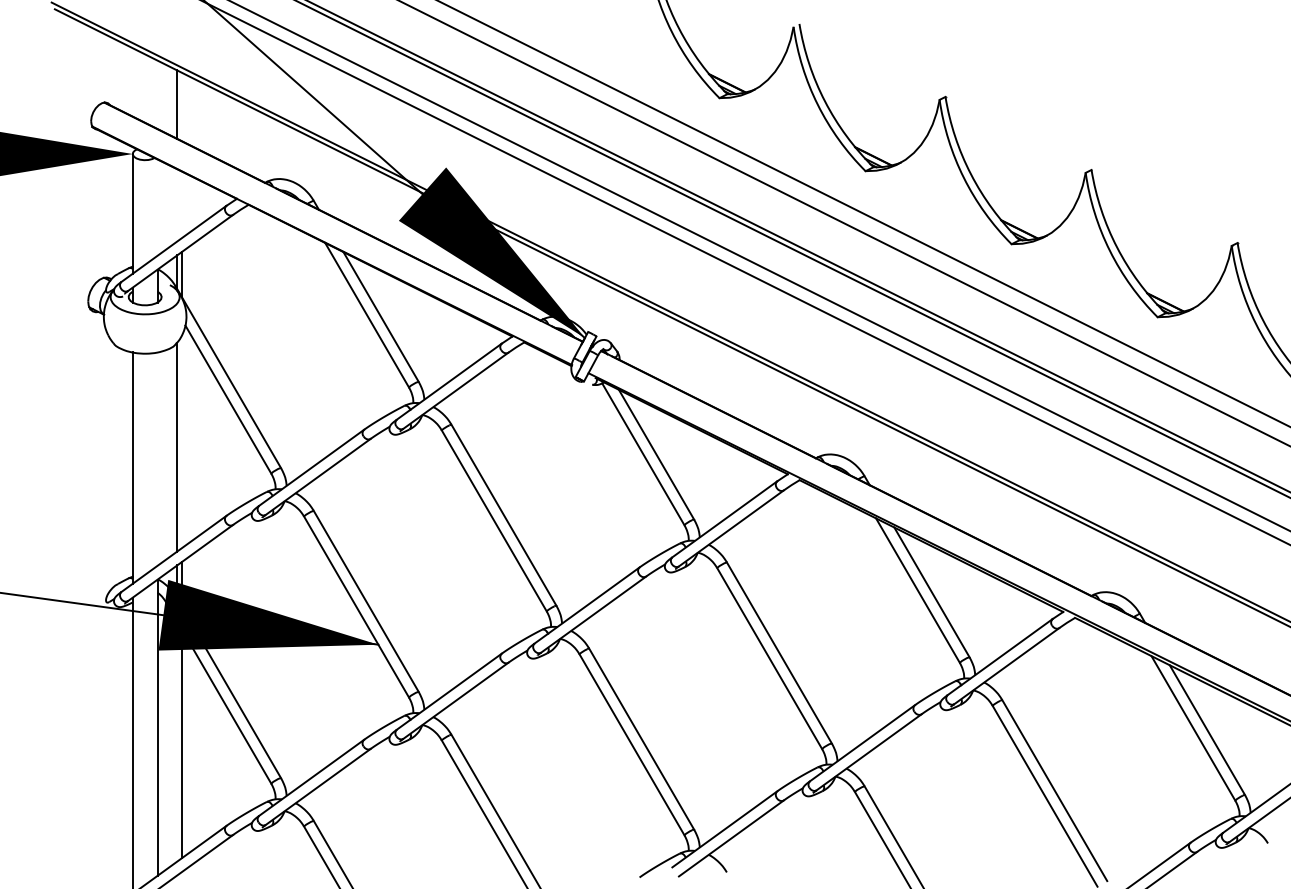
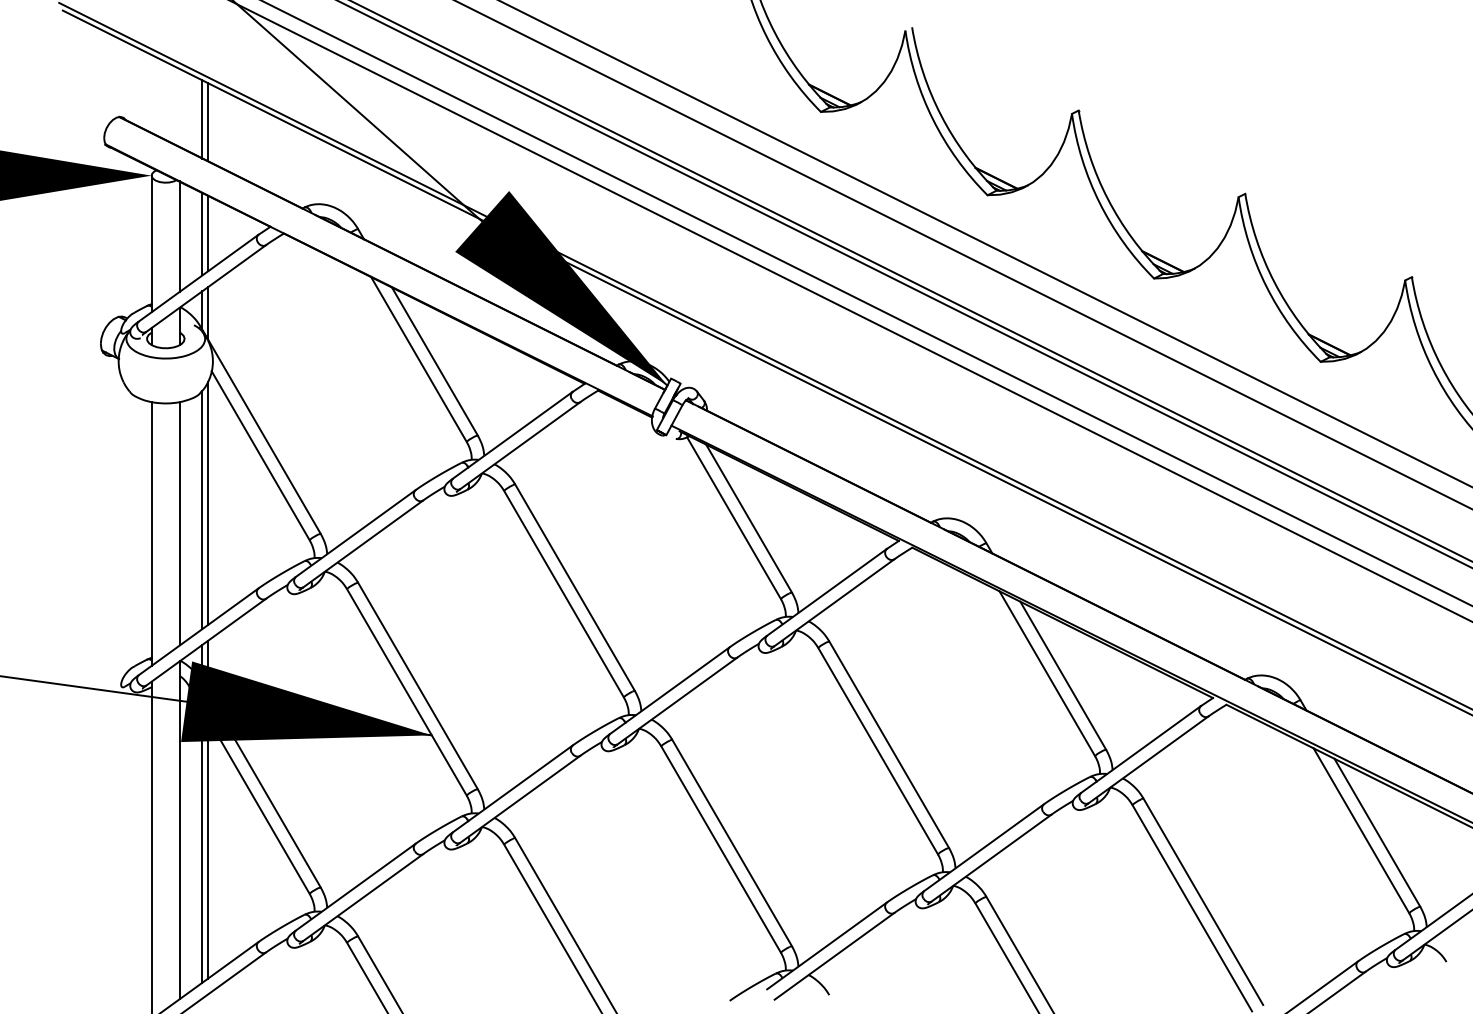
line: (181, 107) -> (207, 122), added
line: (177, 204) -> (202, 233), added
line: (181, 204) -> (207, 233), added
line: (157, 207) -> (179, 236), added
line: (181, 441) -> (207, 503), added
line: (157, 458) -> (179, 523), added
line: (177, 741) -> (202, 845), added

